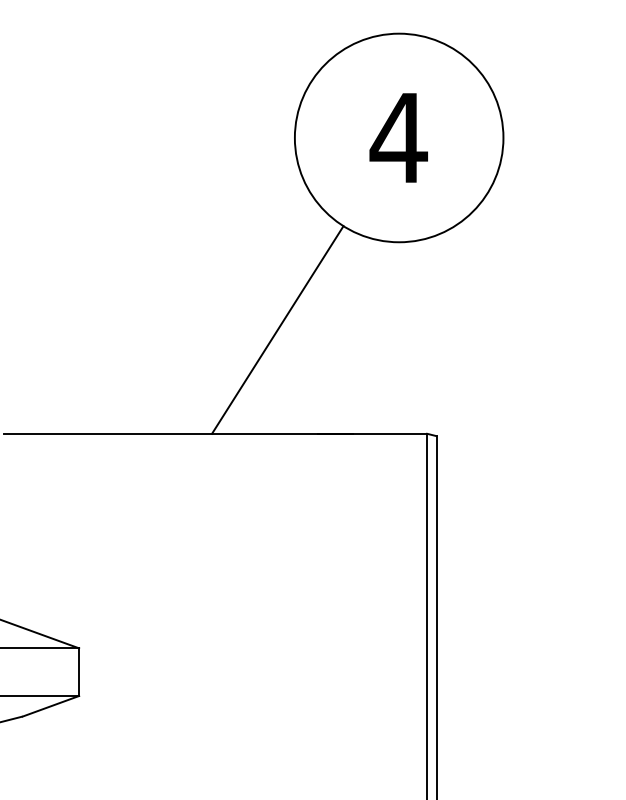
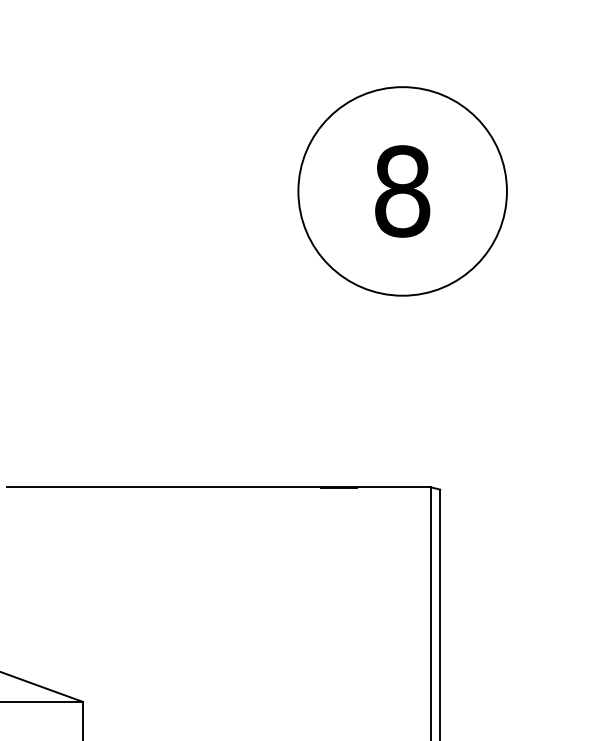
text: (398, 137) -> (402, 190), 4 -> 8
line: (277, 329) -> (281, 382), removed

